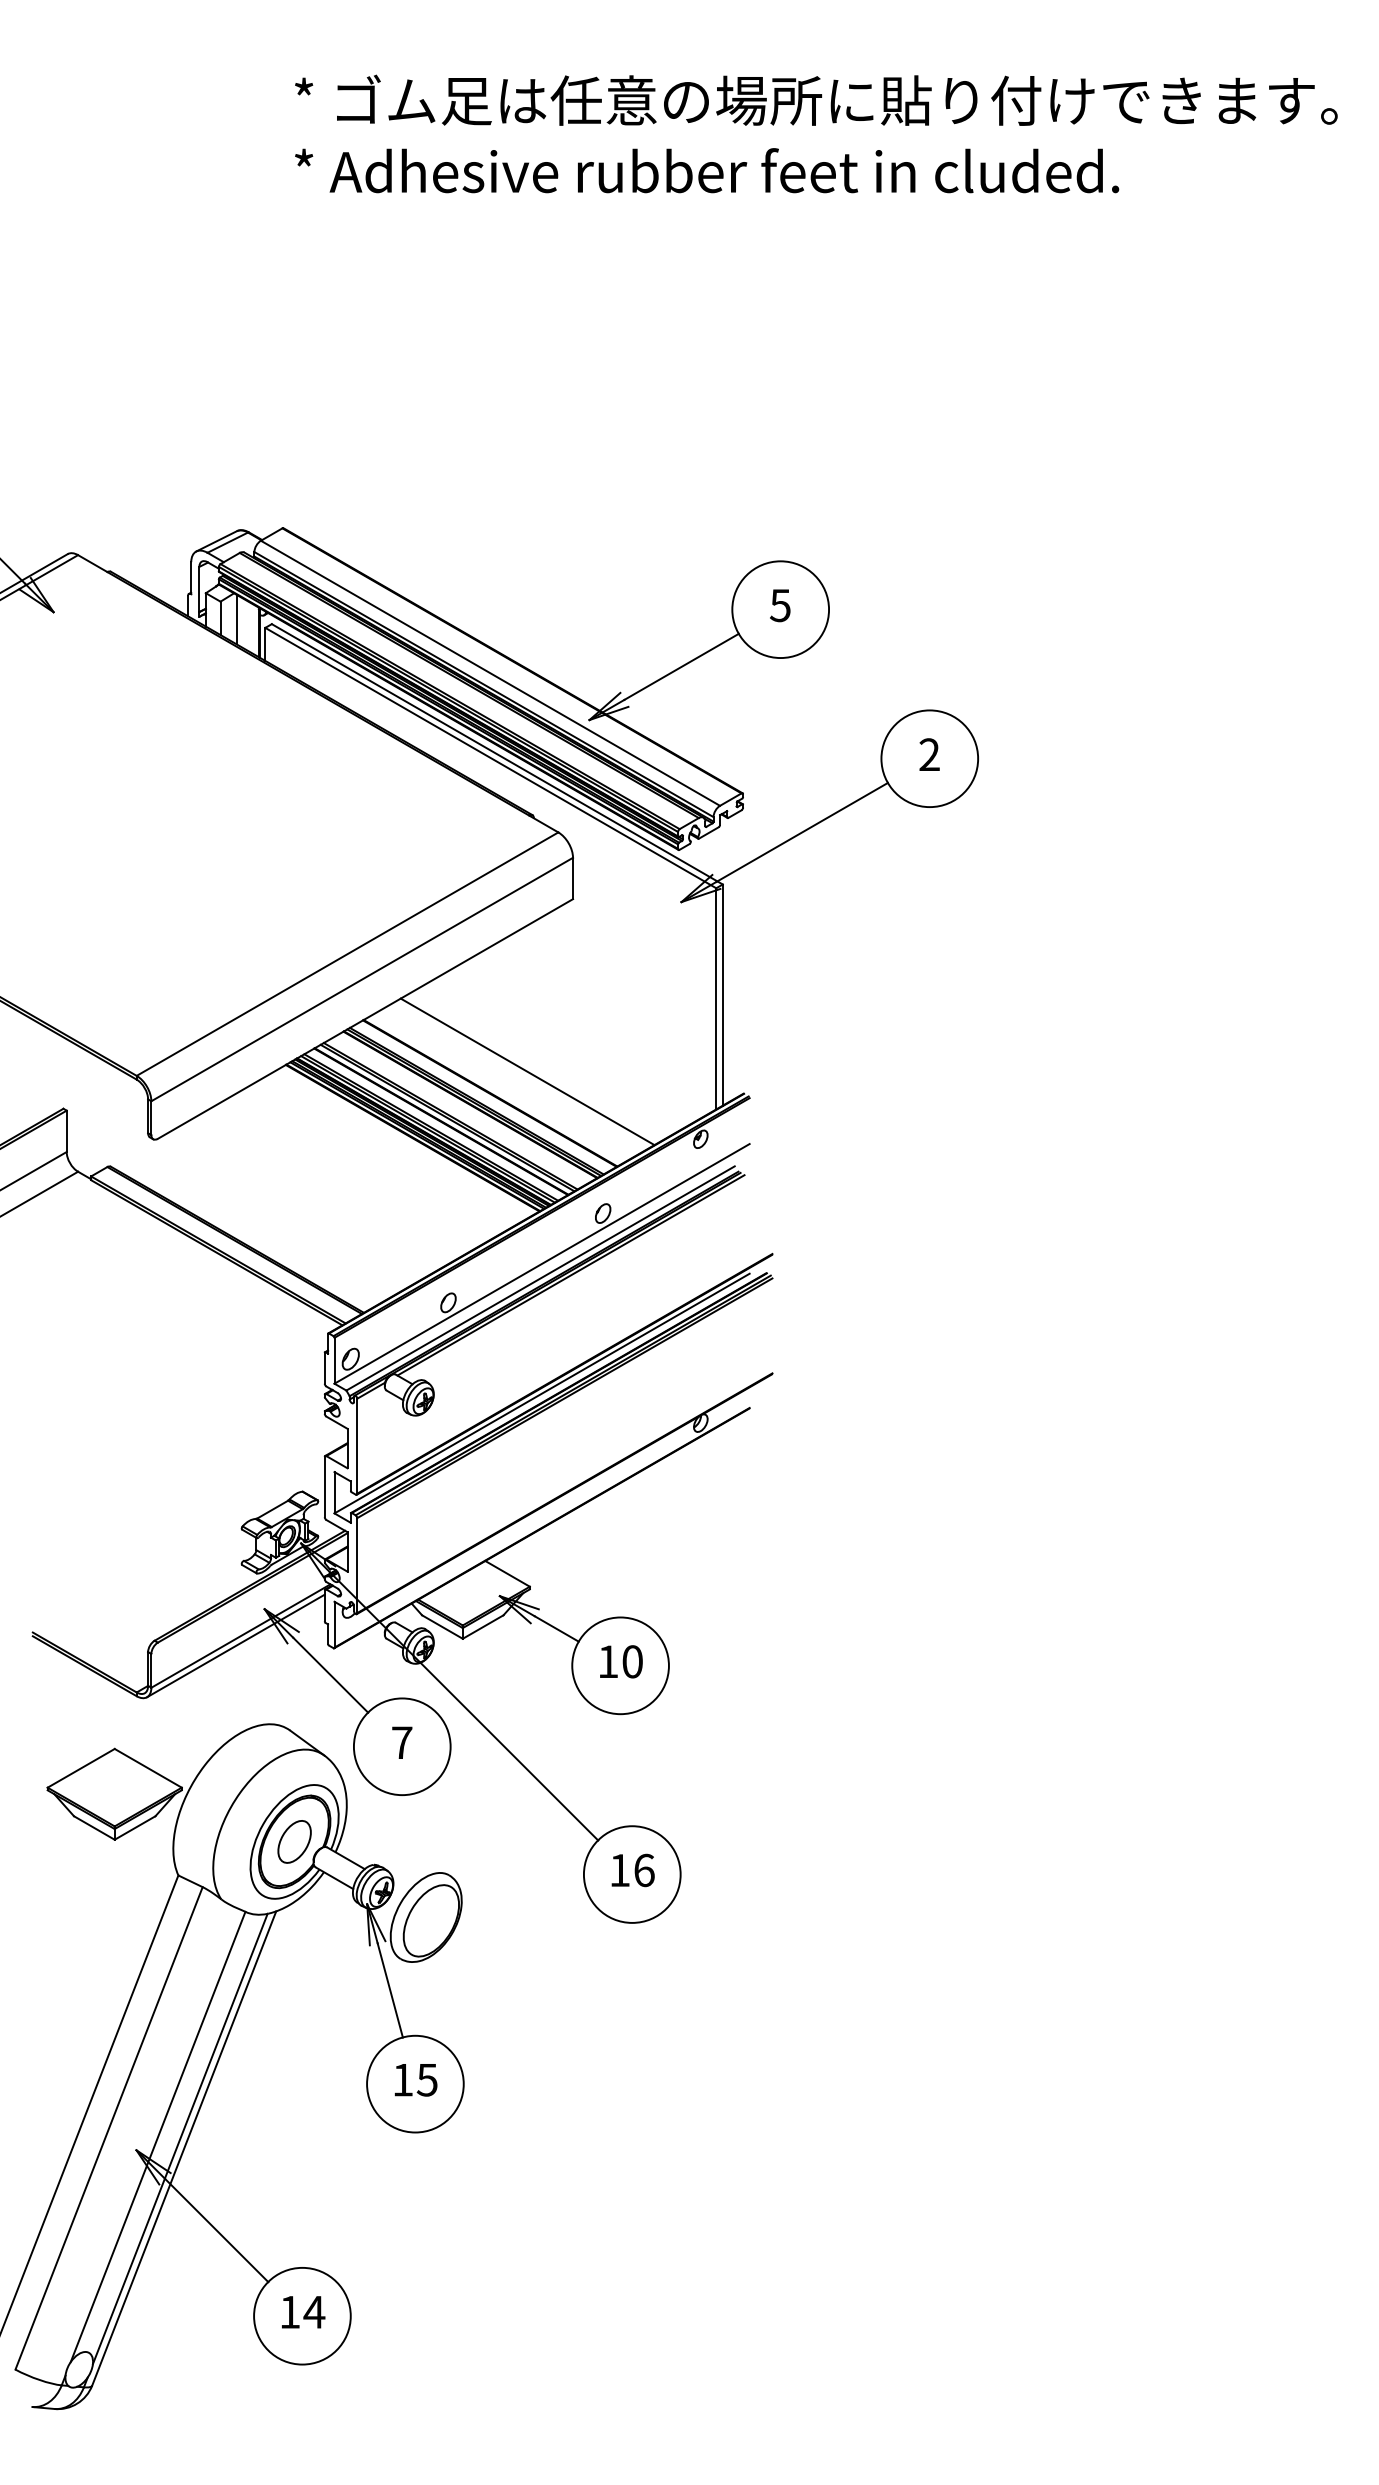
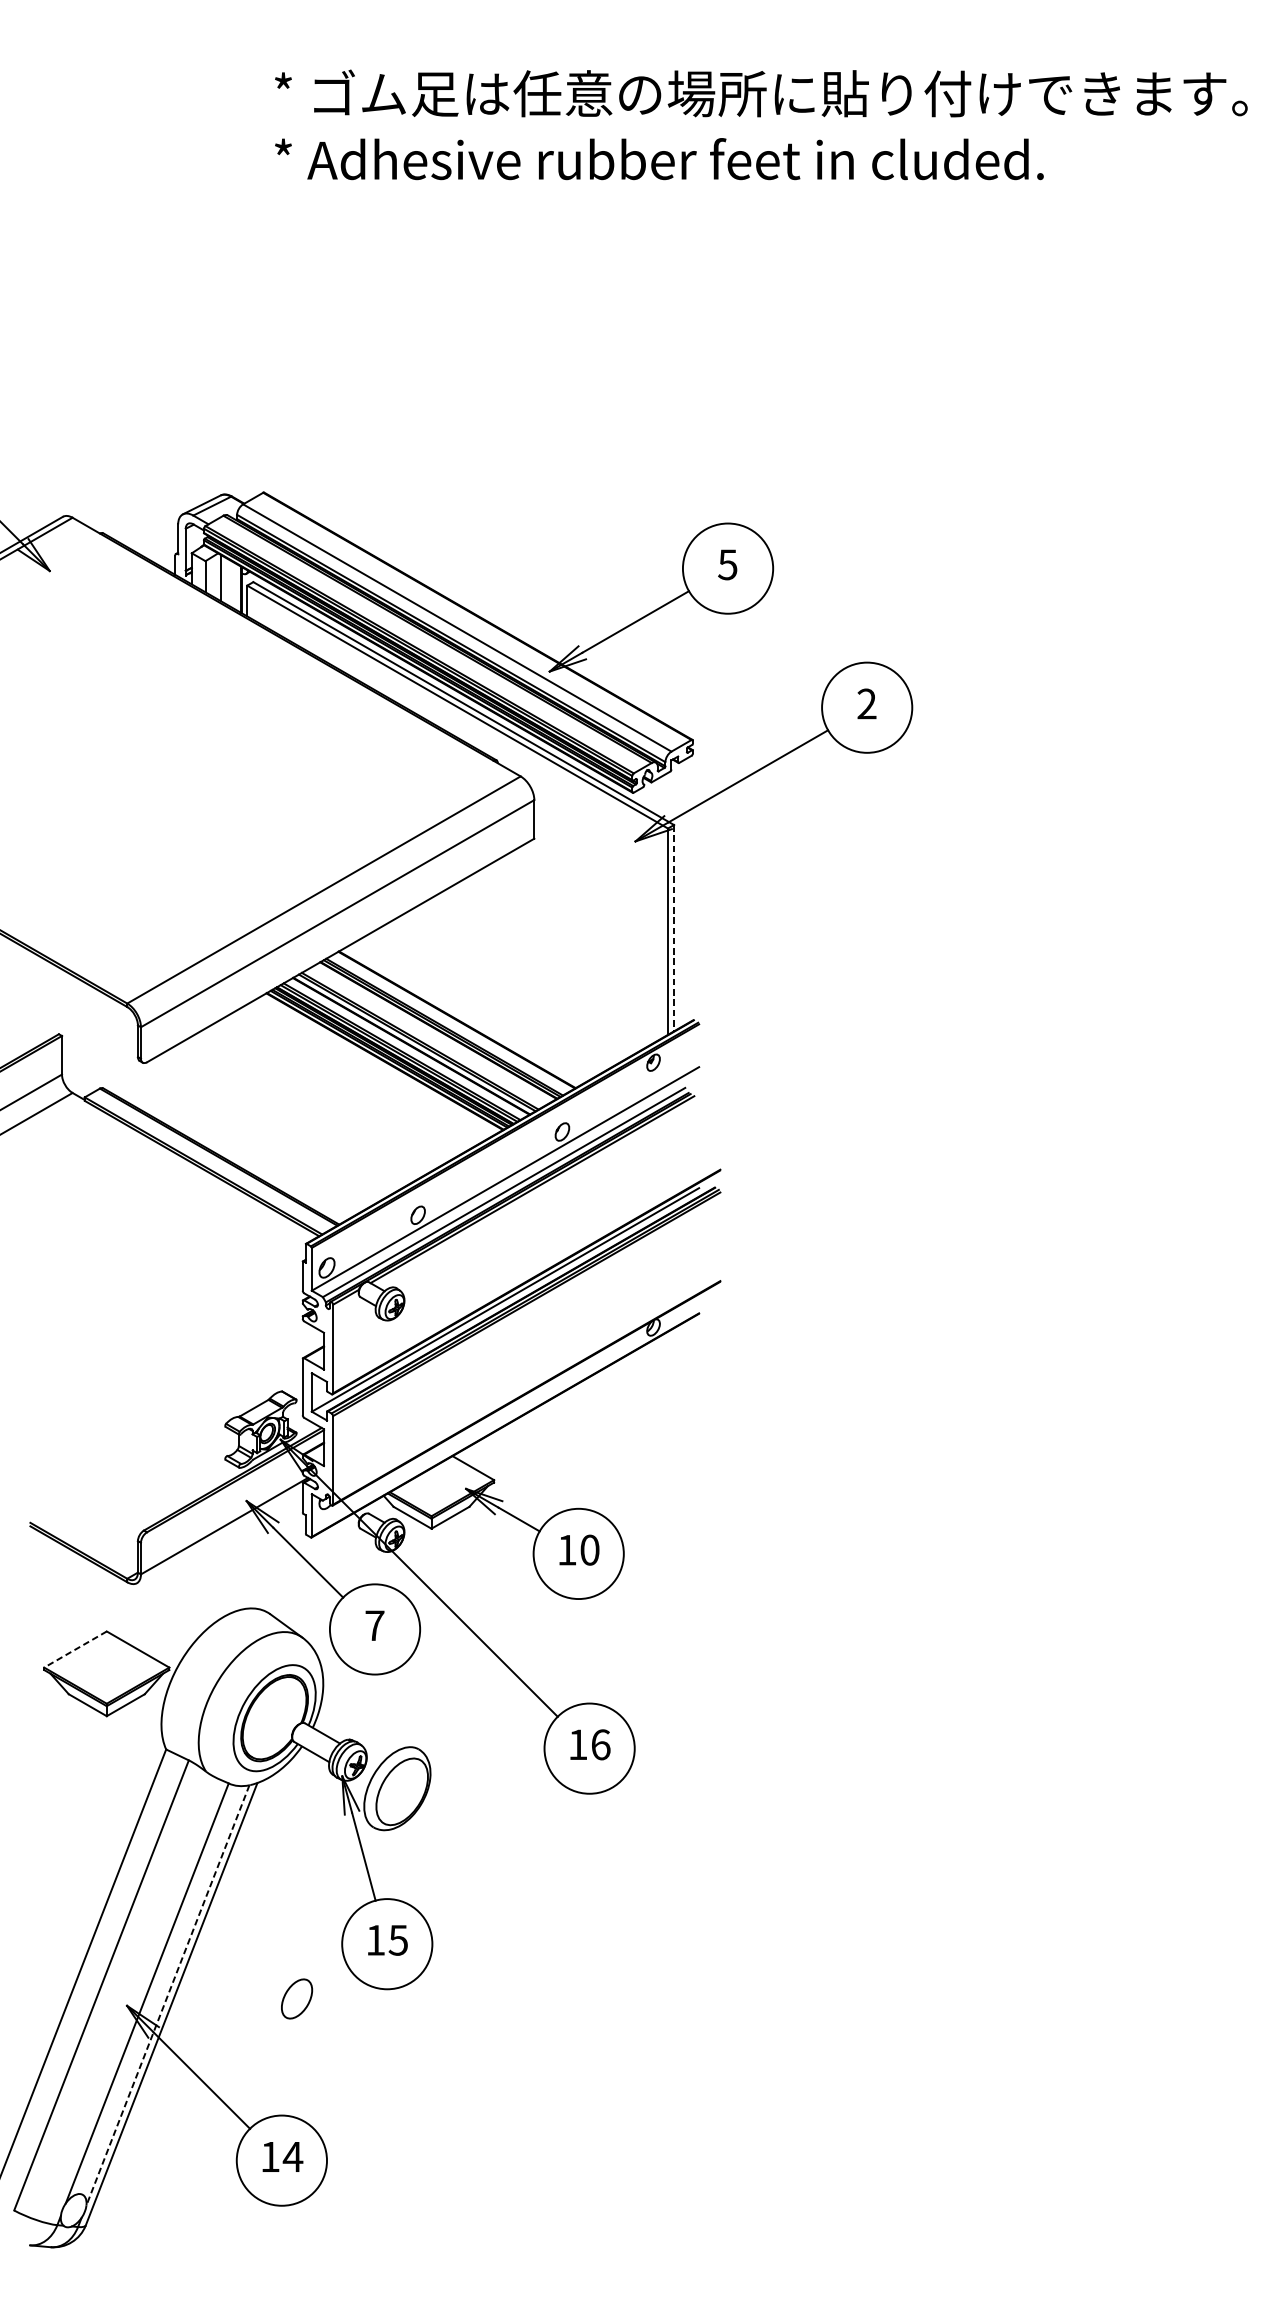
line: (722, 995) -> (673, 928), solid -> dashed
line: (527, 1071) -> (491, 999), removed
line: (235, 1645) -> (219, 1534), removed
line: (81, 1768) -> (75, 1649), solid -> dashed
part: (294, 1841) -> (296, 1998), moved
line: (180, 2139) -> (168, 1995), solid -> dashed

